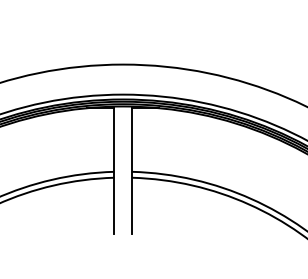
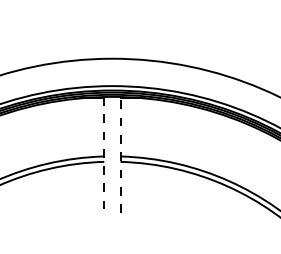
line: (114, 169) -> (104, 154), solid -> dashed
line: (132, 169) -> (120, 154), solid -> dashed

